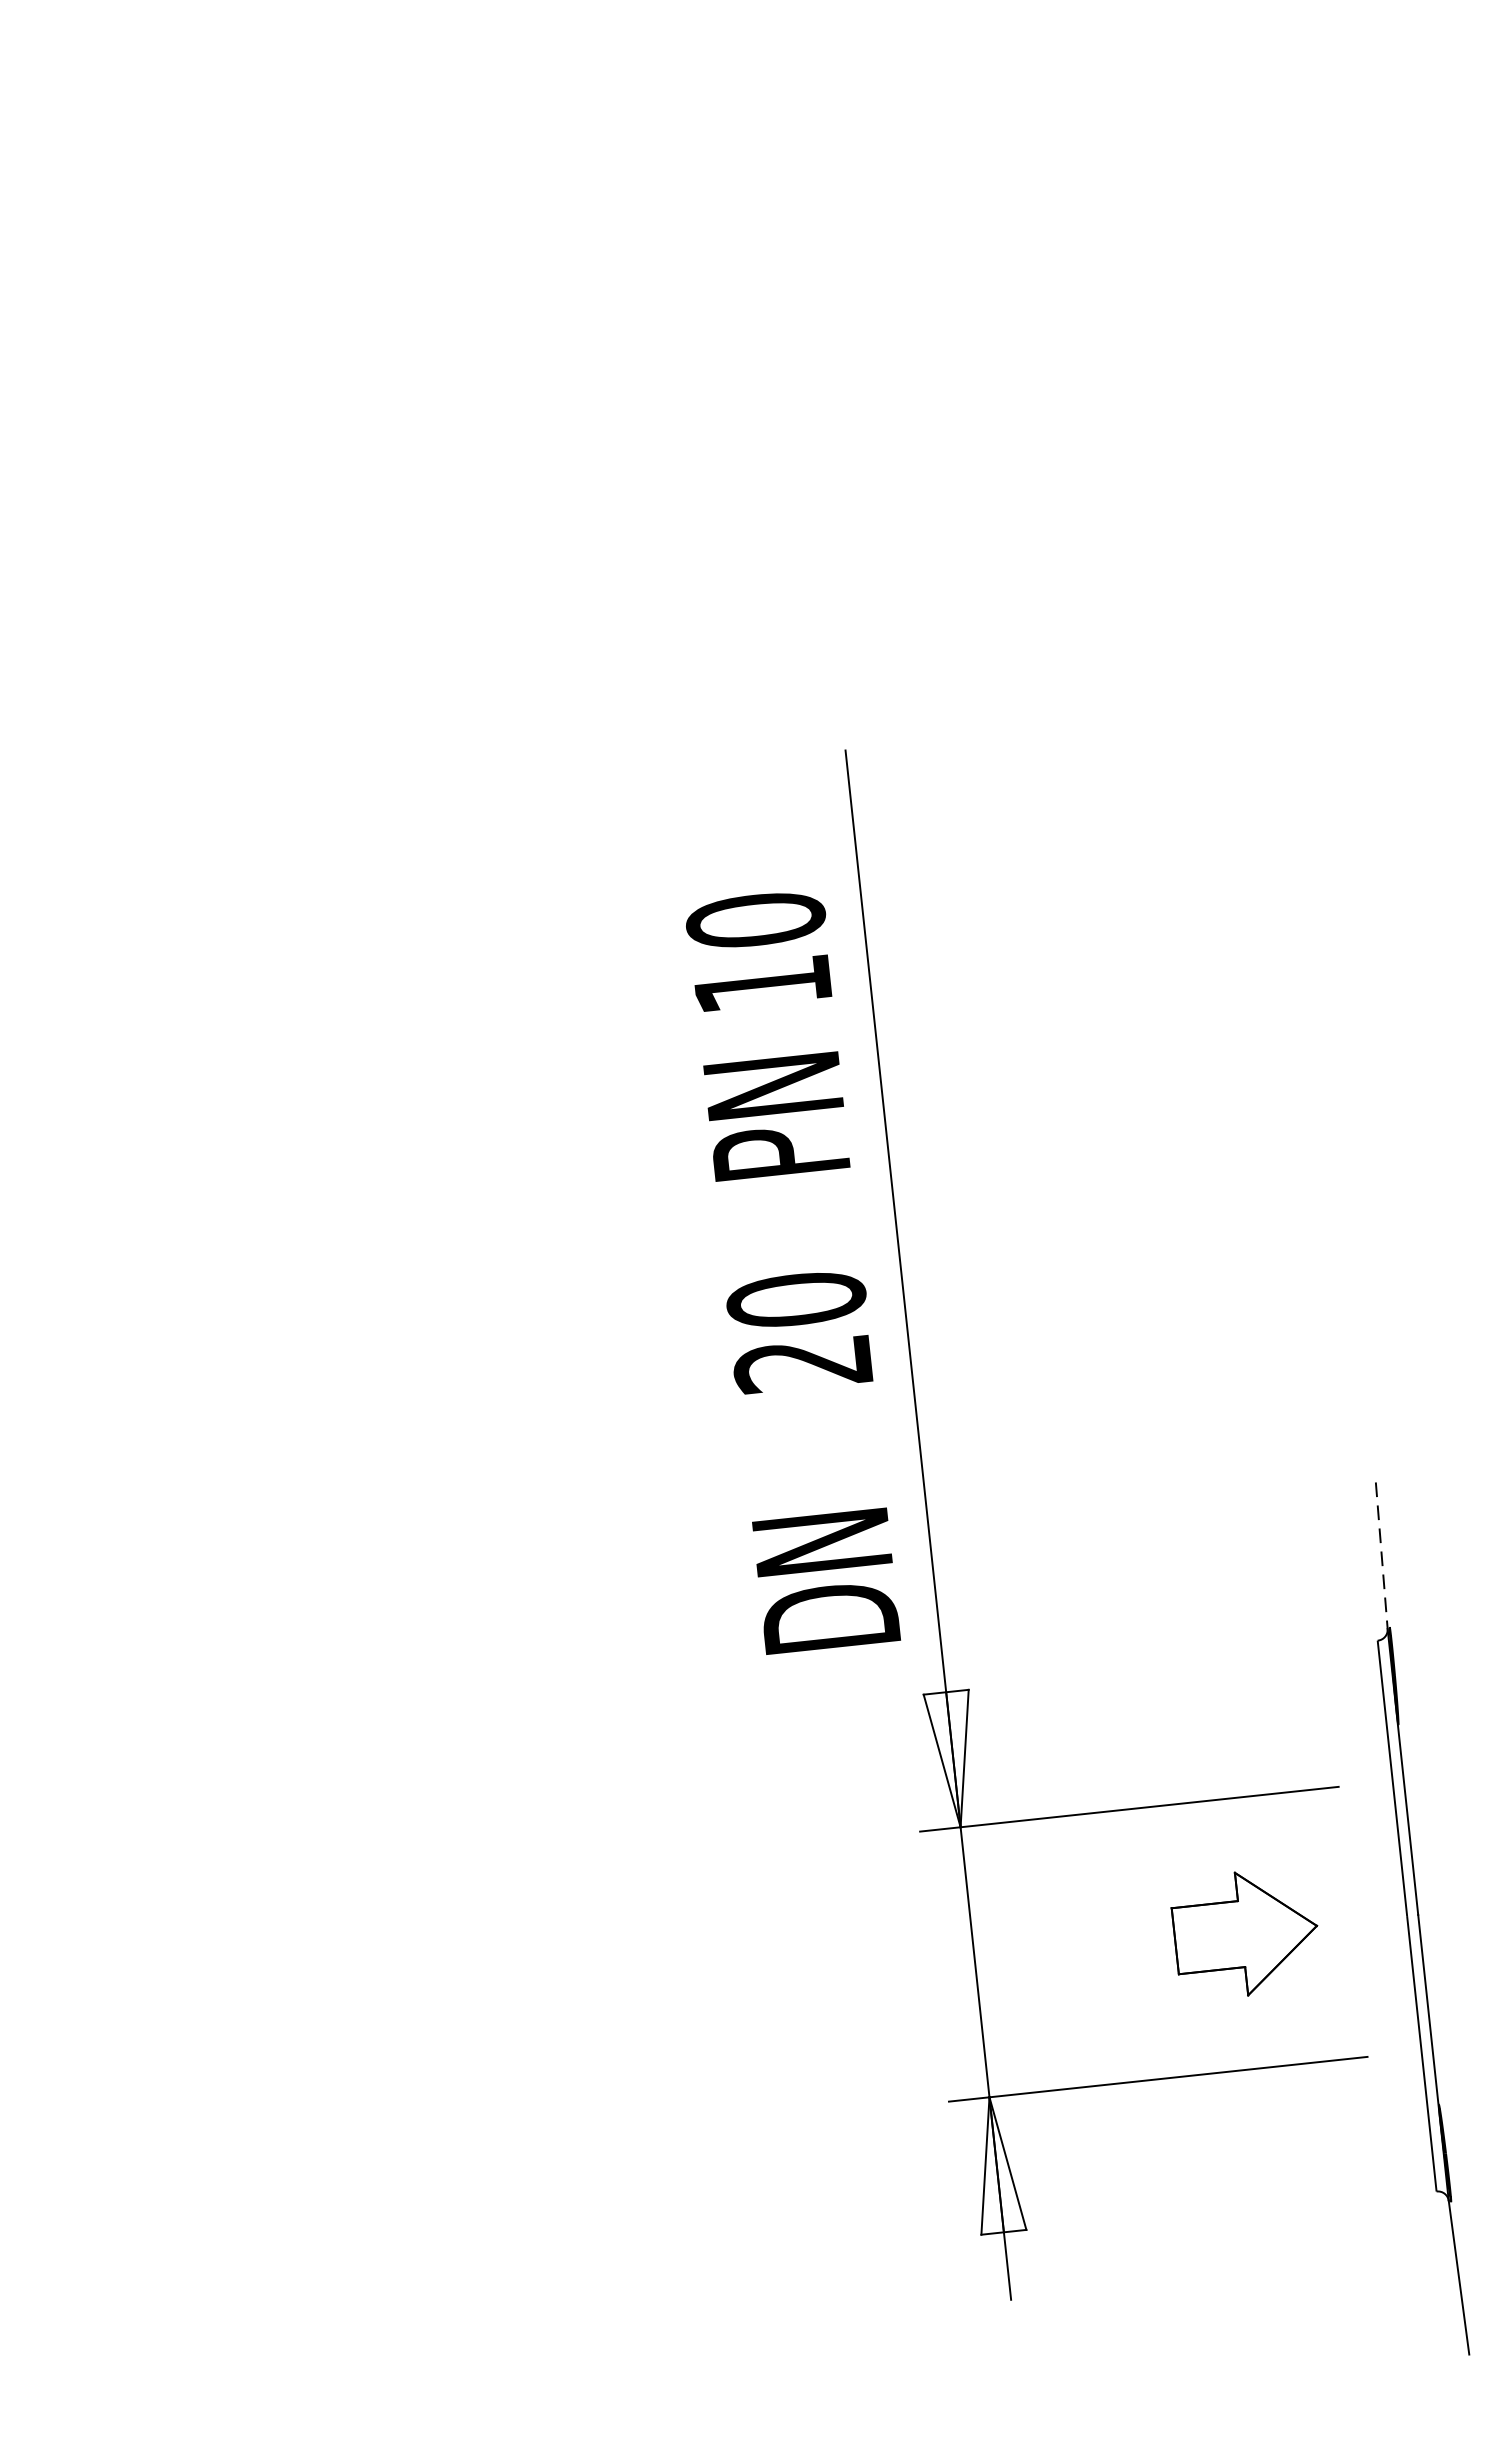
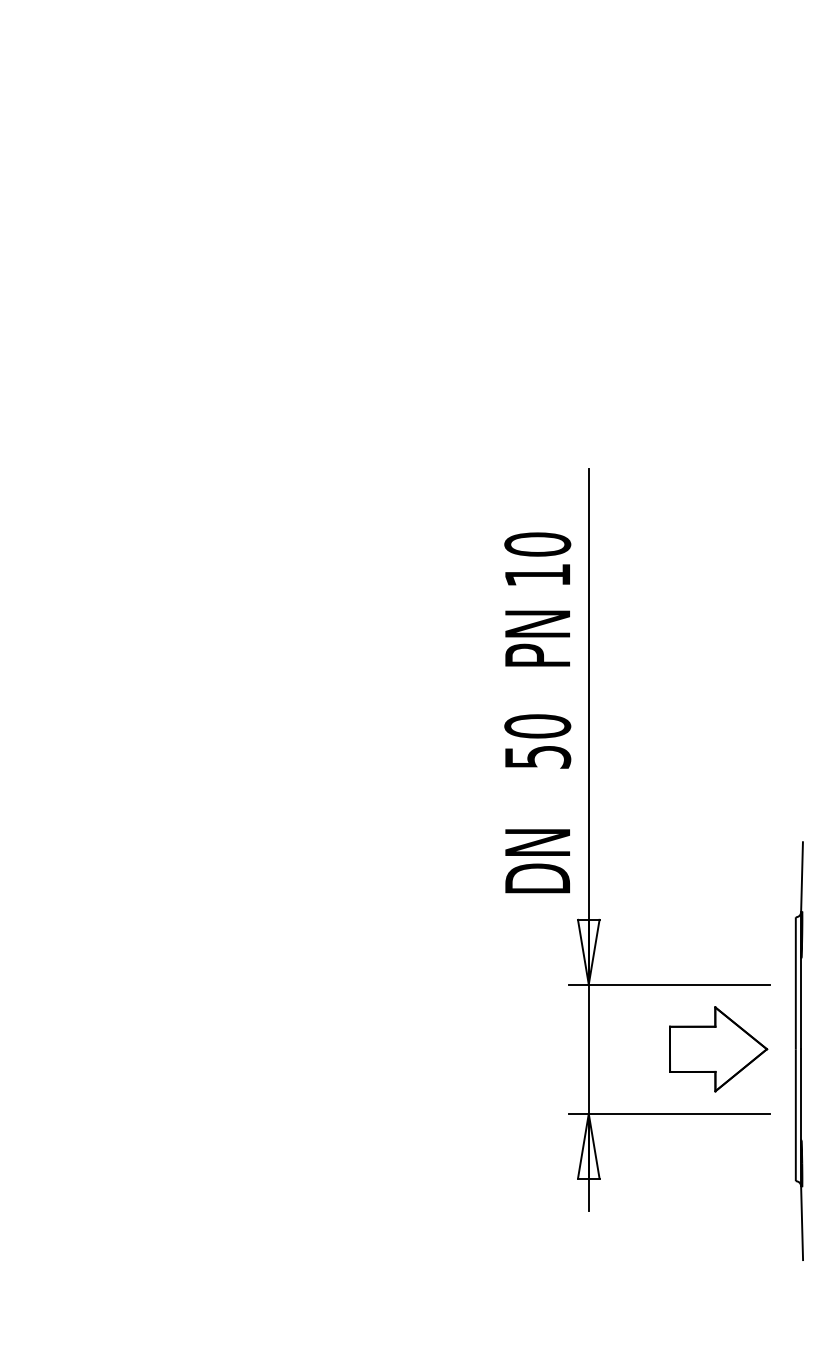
text: (802, 1364) -> (537, 757), 20 -> 50
line: (1382, 1556) -> (802, 877), dashed -> solid
part: (1245, 1933) -> (718, 1049), size x1.43

